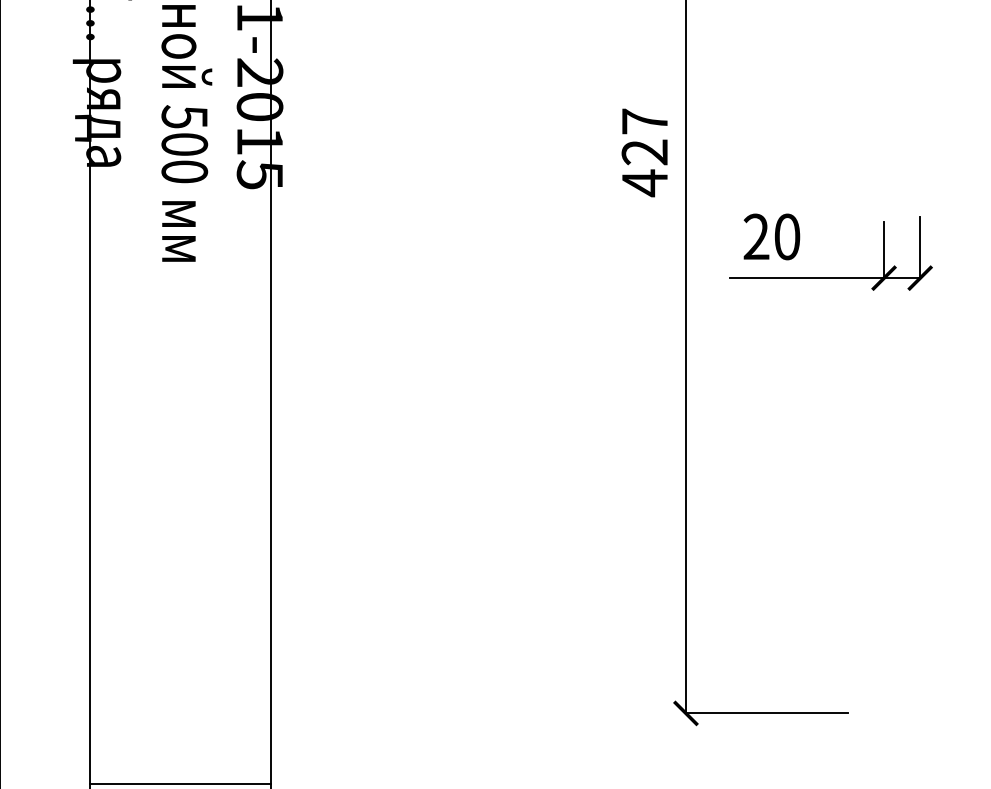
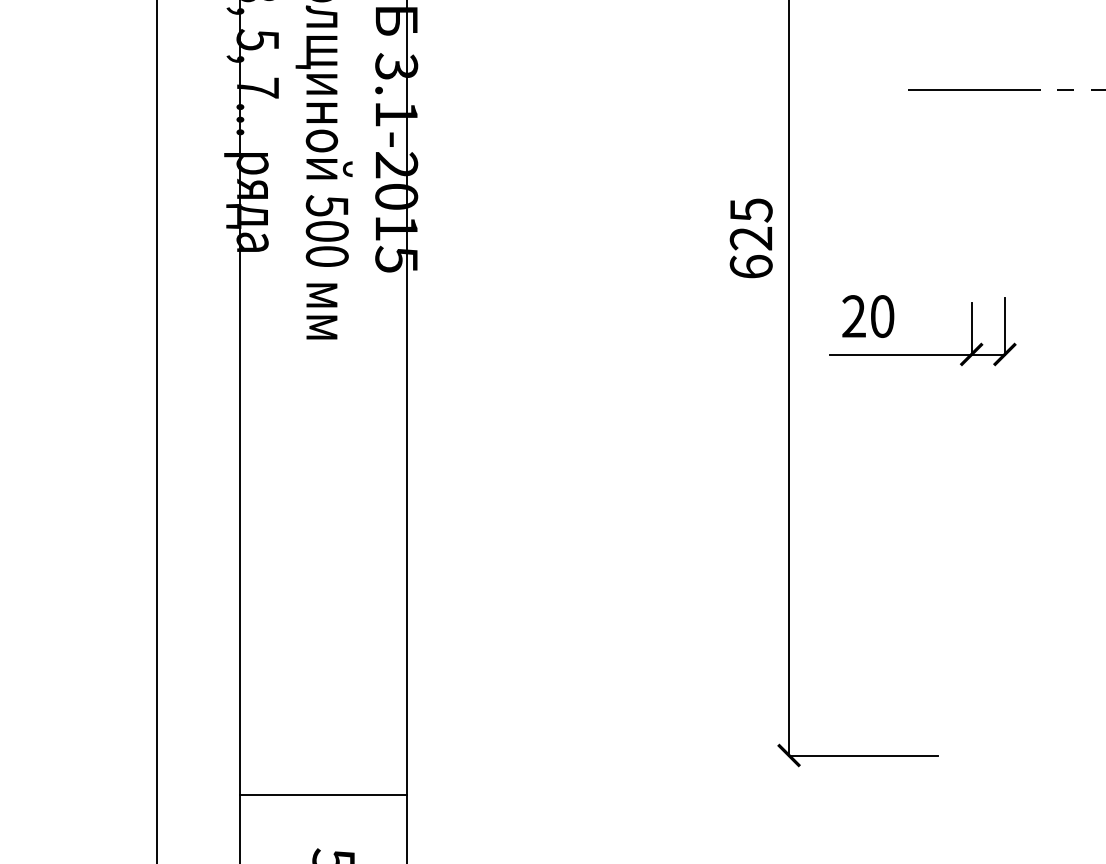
text: (644, 152) -> (750, 238), 427 -> 625
line: (180, 783) -> (323, 794), moved

